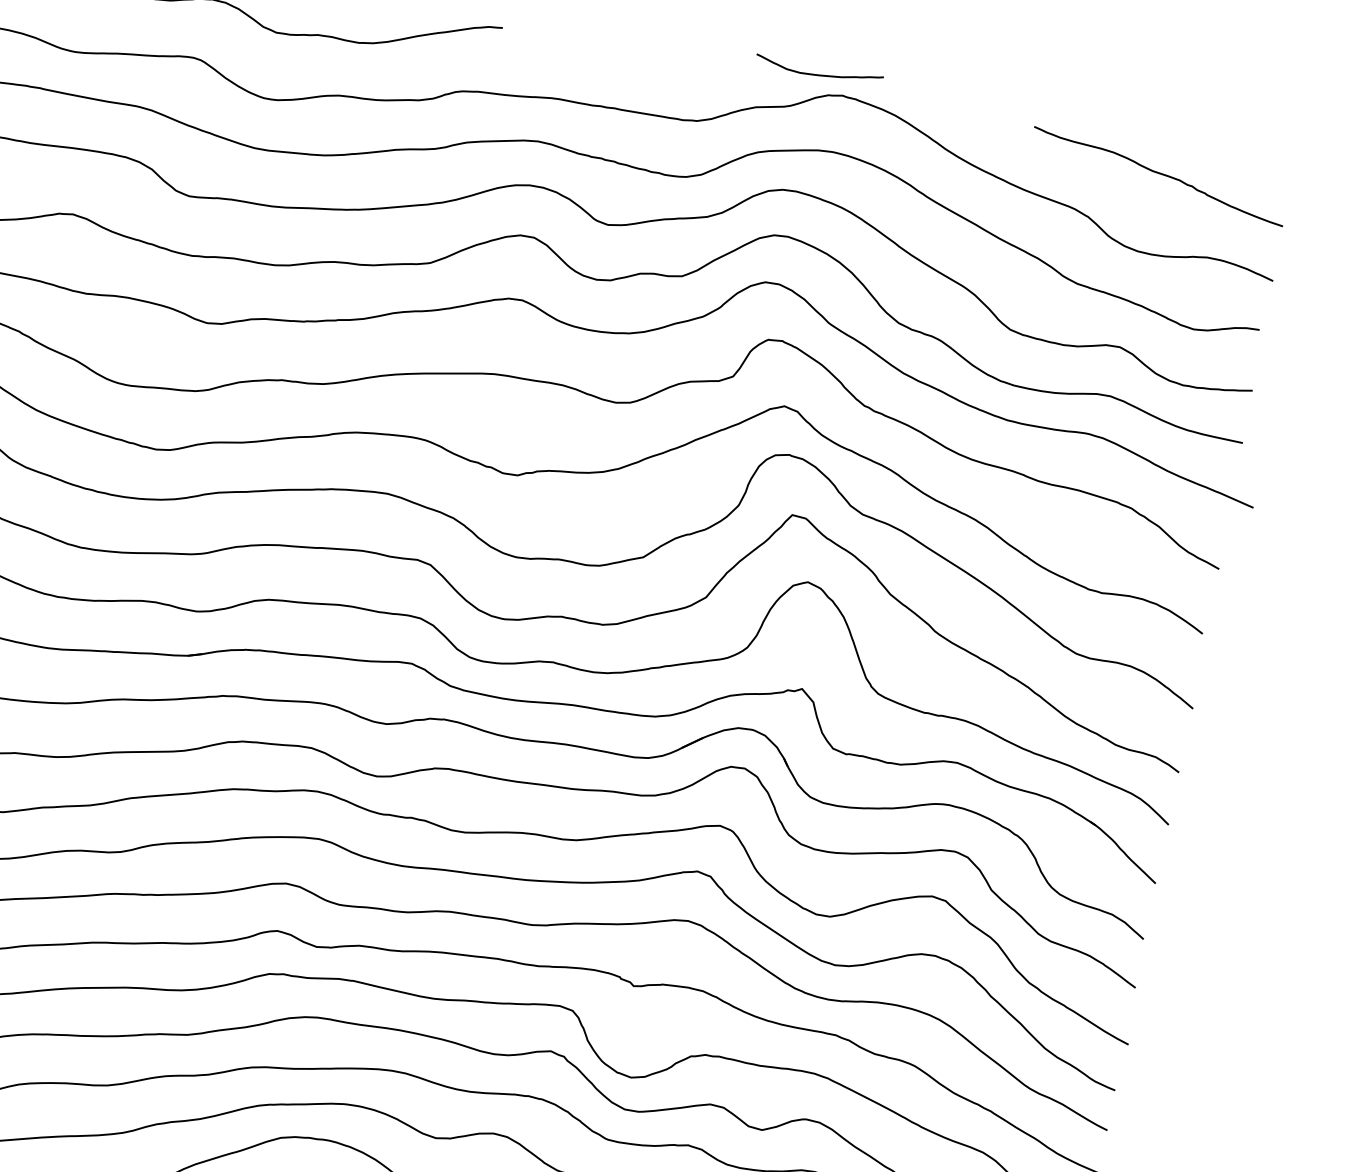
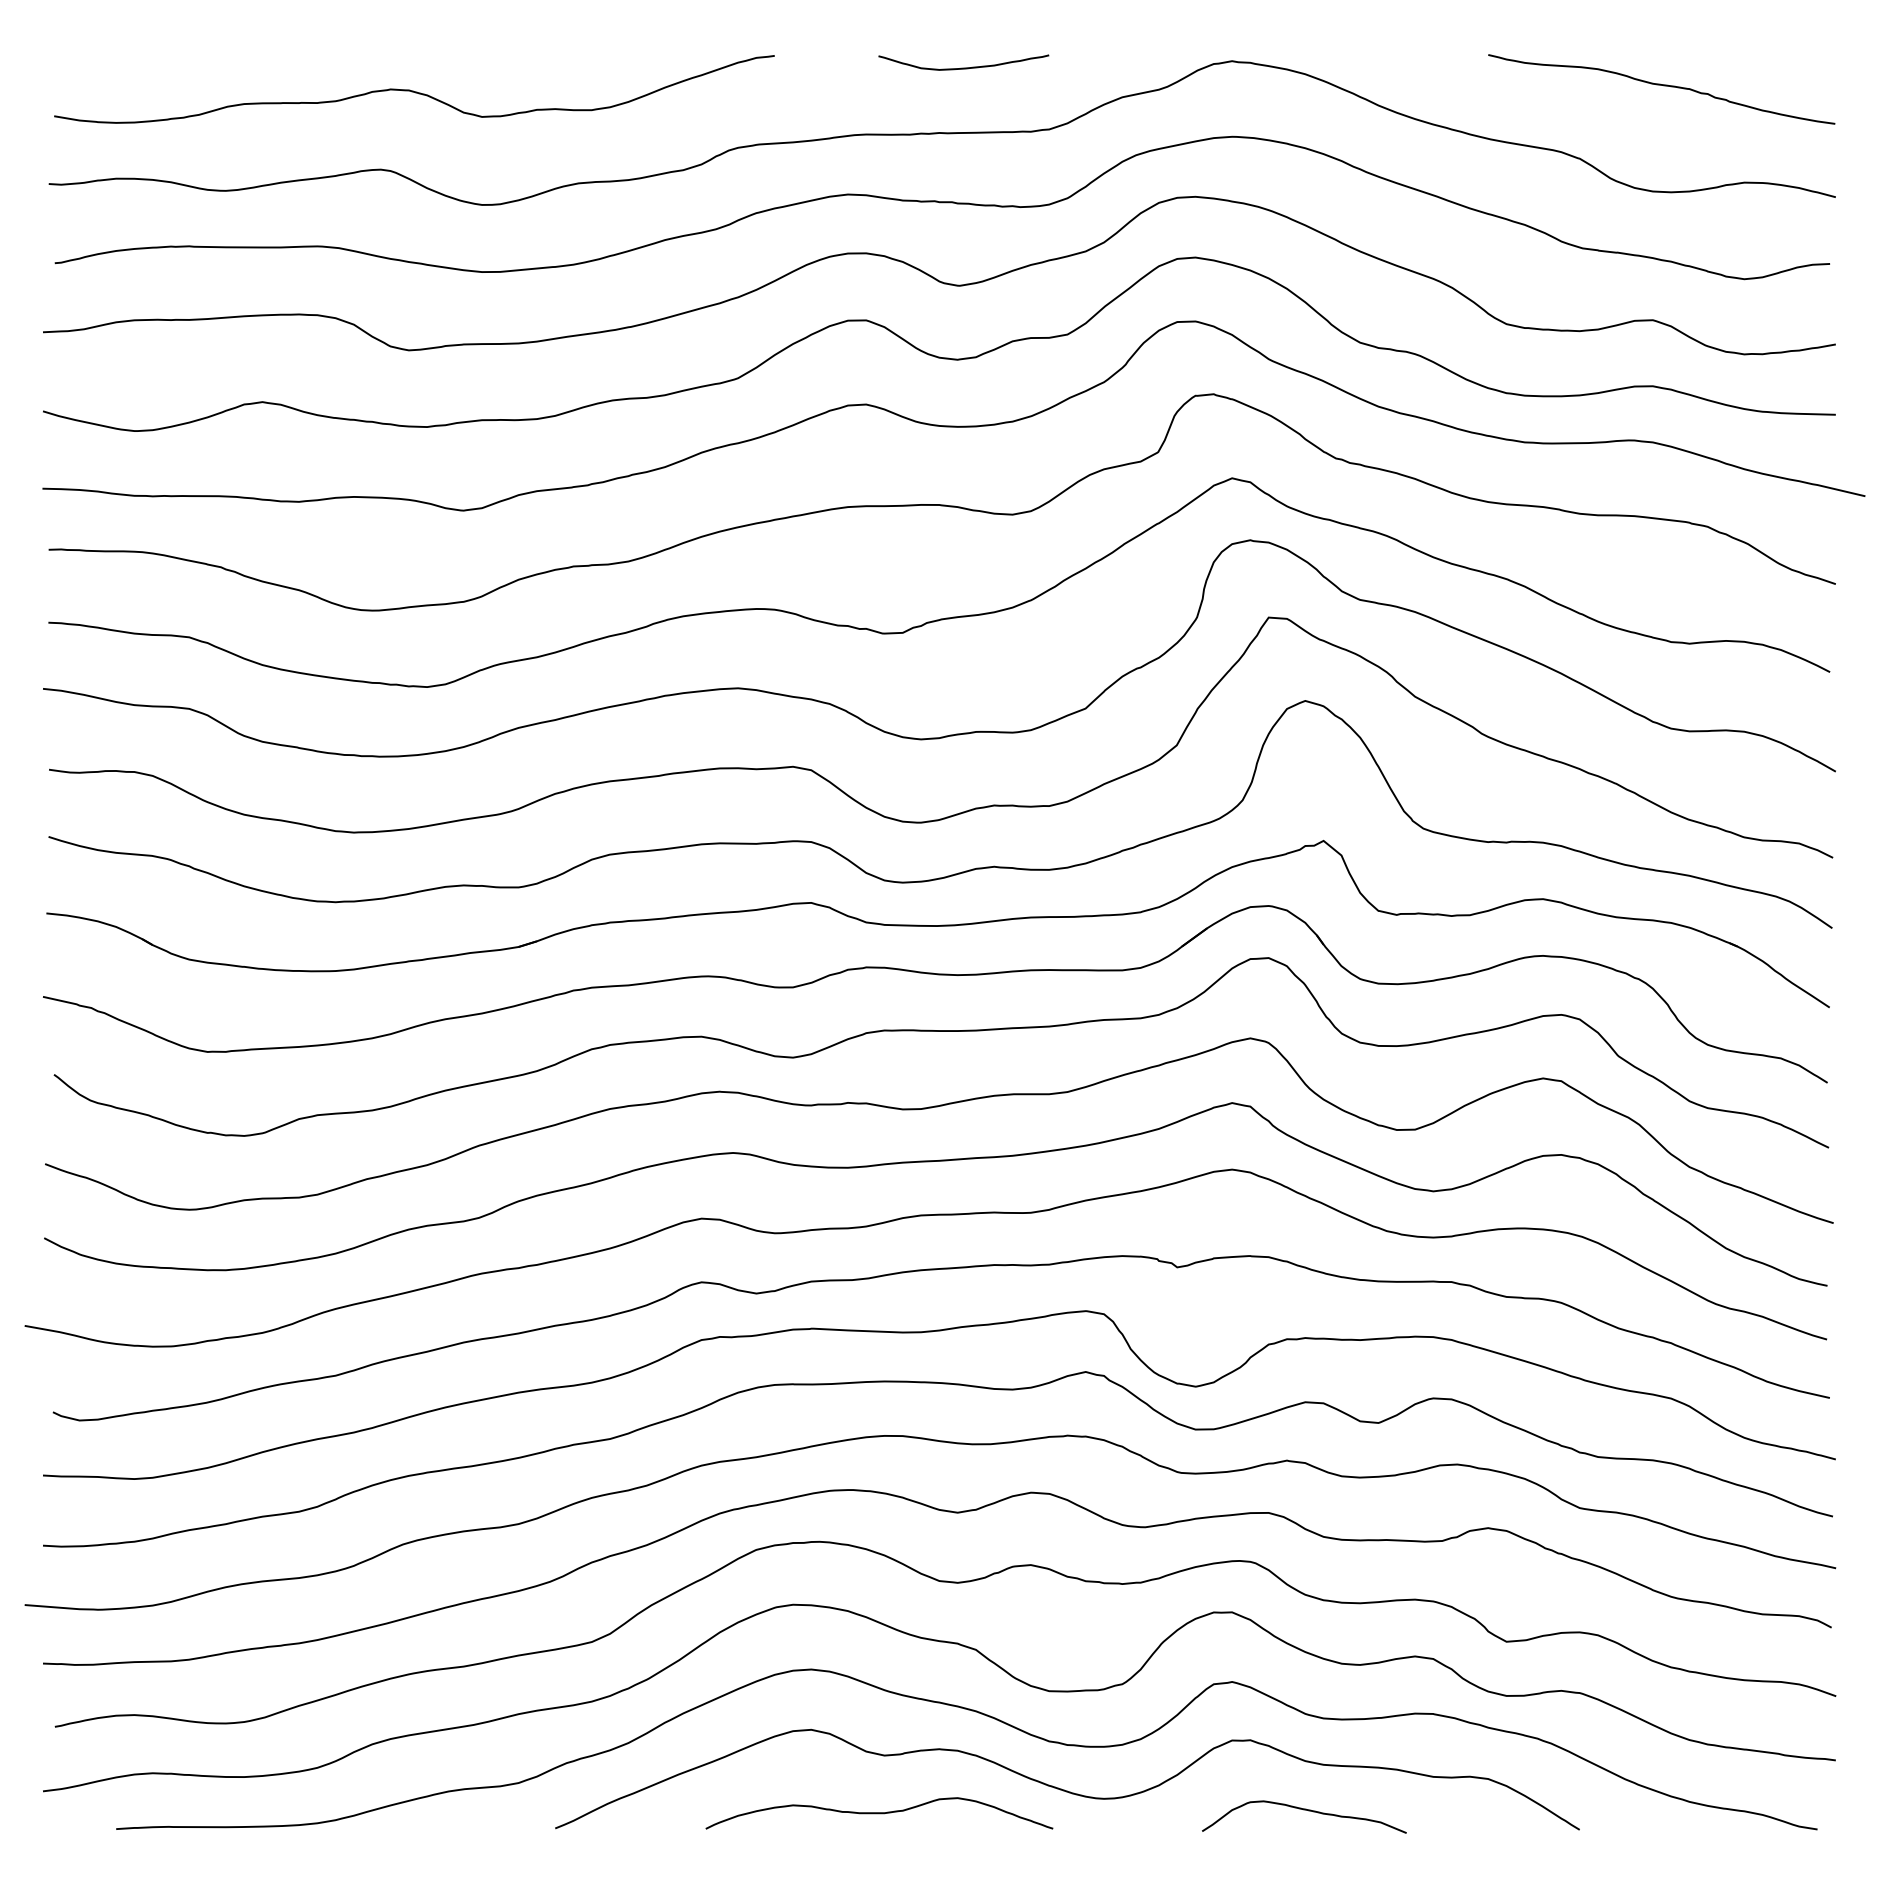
curve: (818, 74) -> (963, 67), moved

